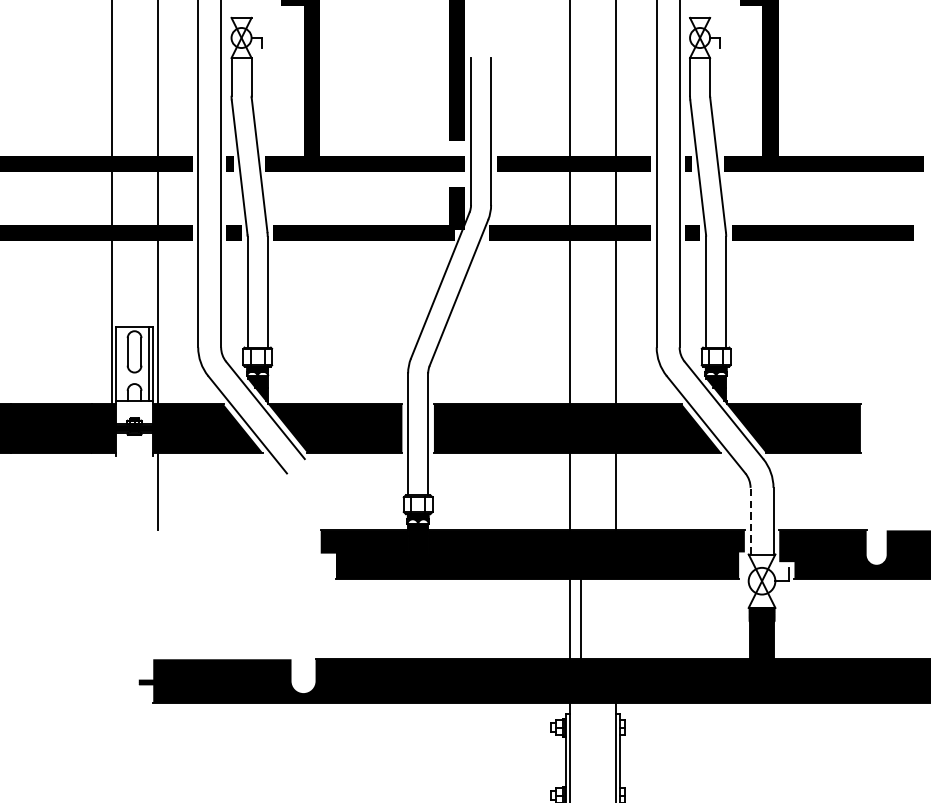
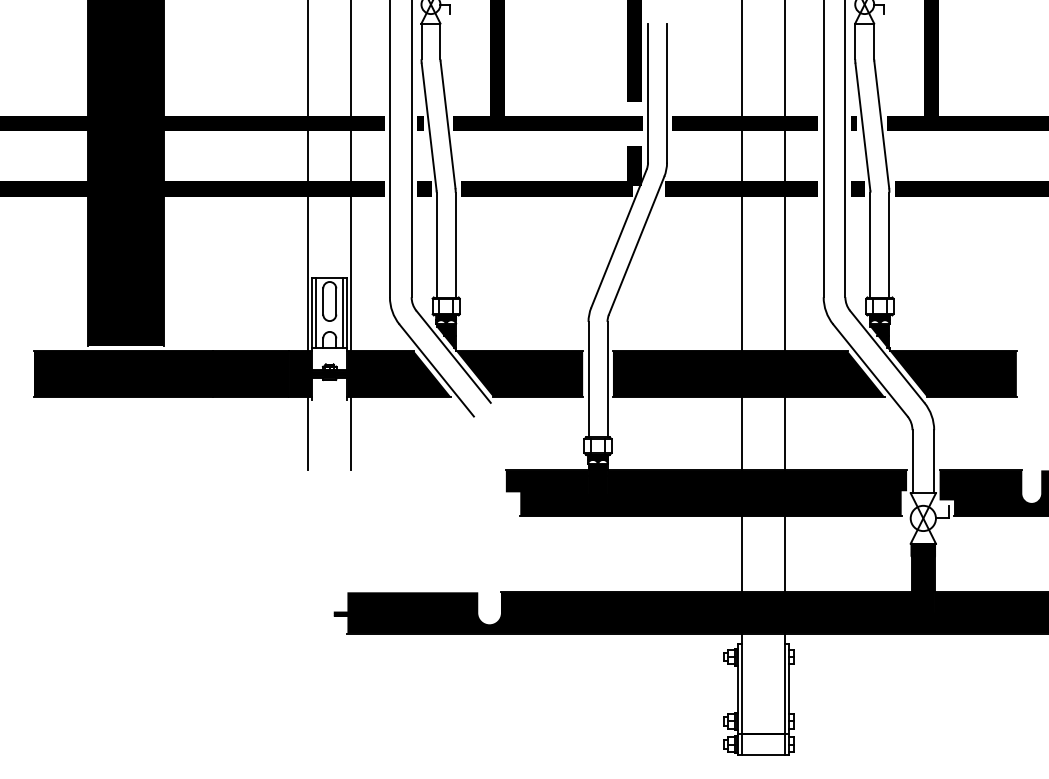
line: (120, 363) -> (316, 312), added
line: (112, 491) -> (308, 433), added
line: (750, 520) -> (912, 461), dashed -> solid
line: (581, 619) -> (785, 554), moved

